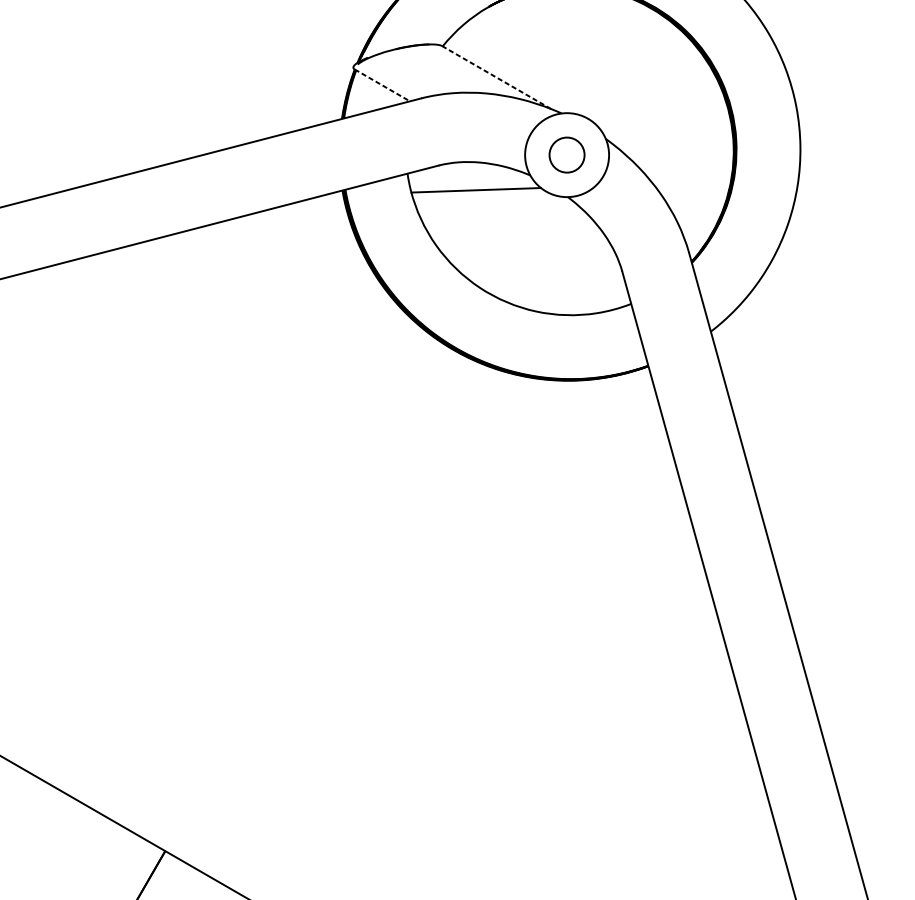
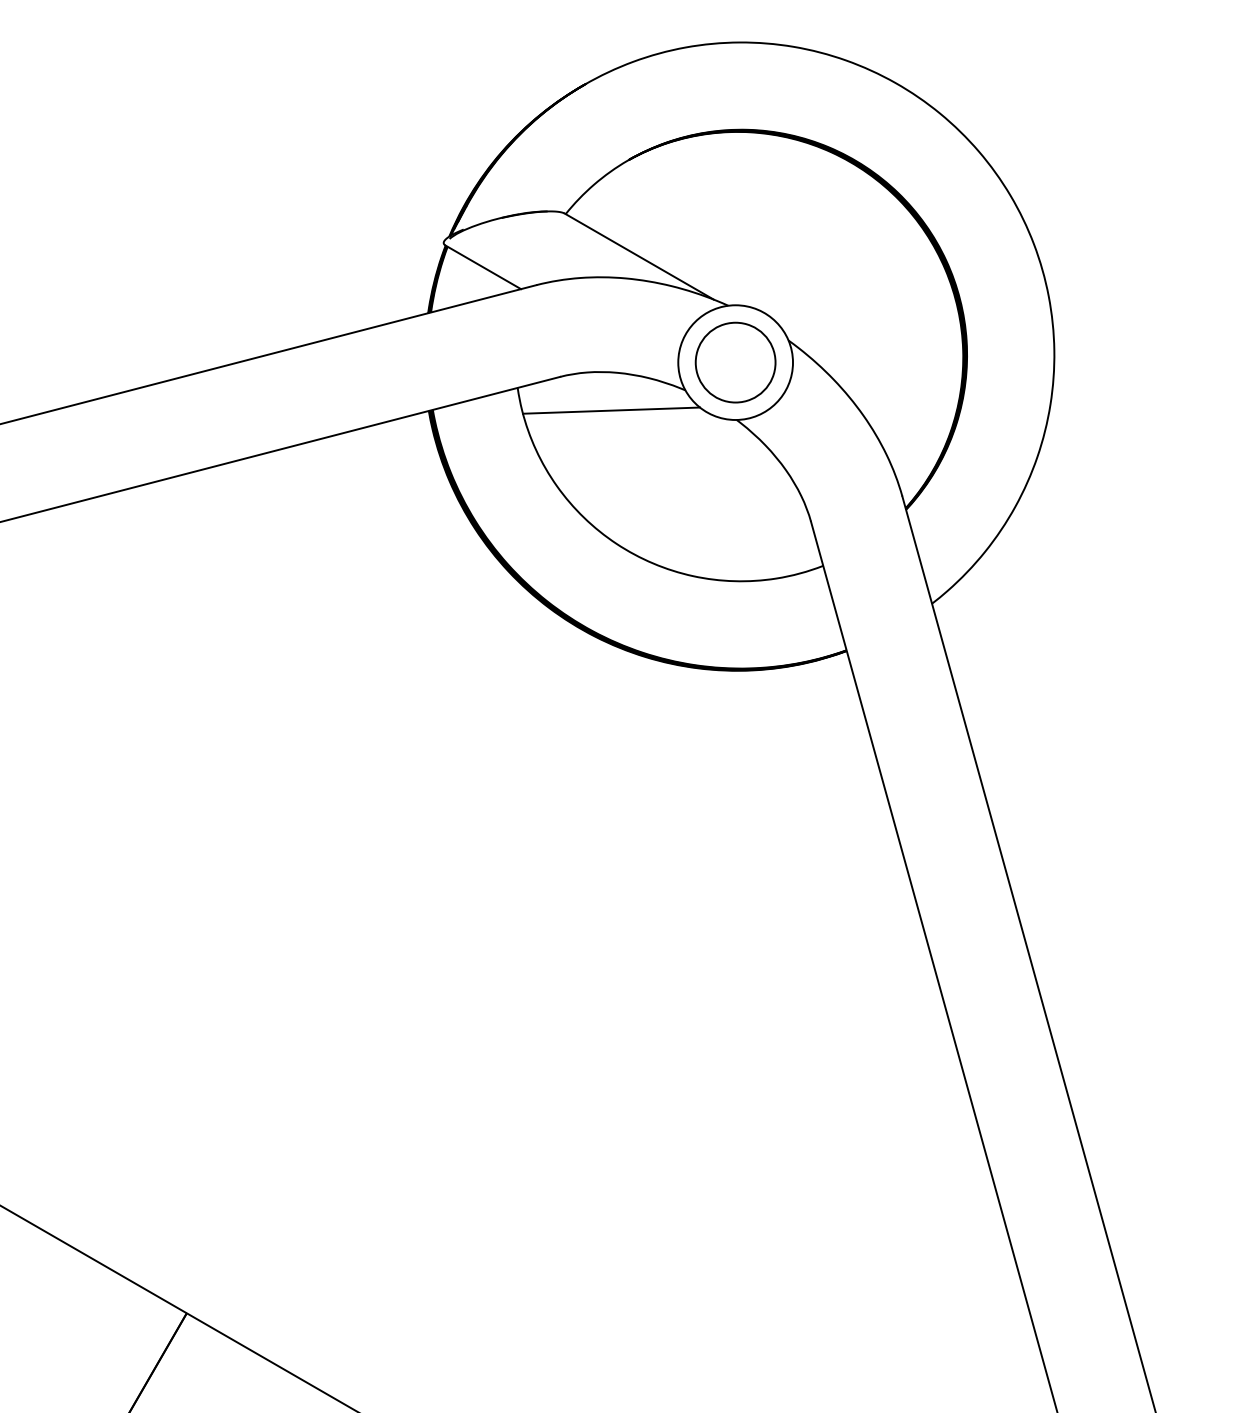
line: (496, 77) -> (639, 256), dashed -> solid
line: (382, 85) -> (483, 267), dashed -> solid
circle: (567, 155) -> (735, 362), size x1.67

